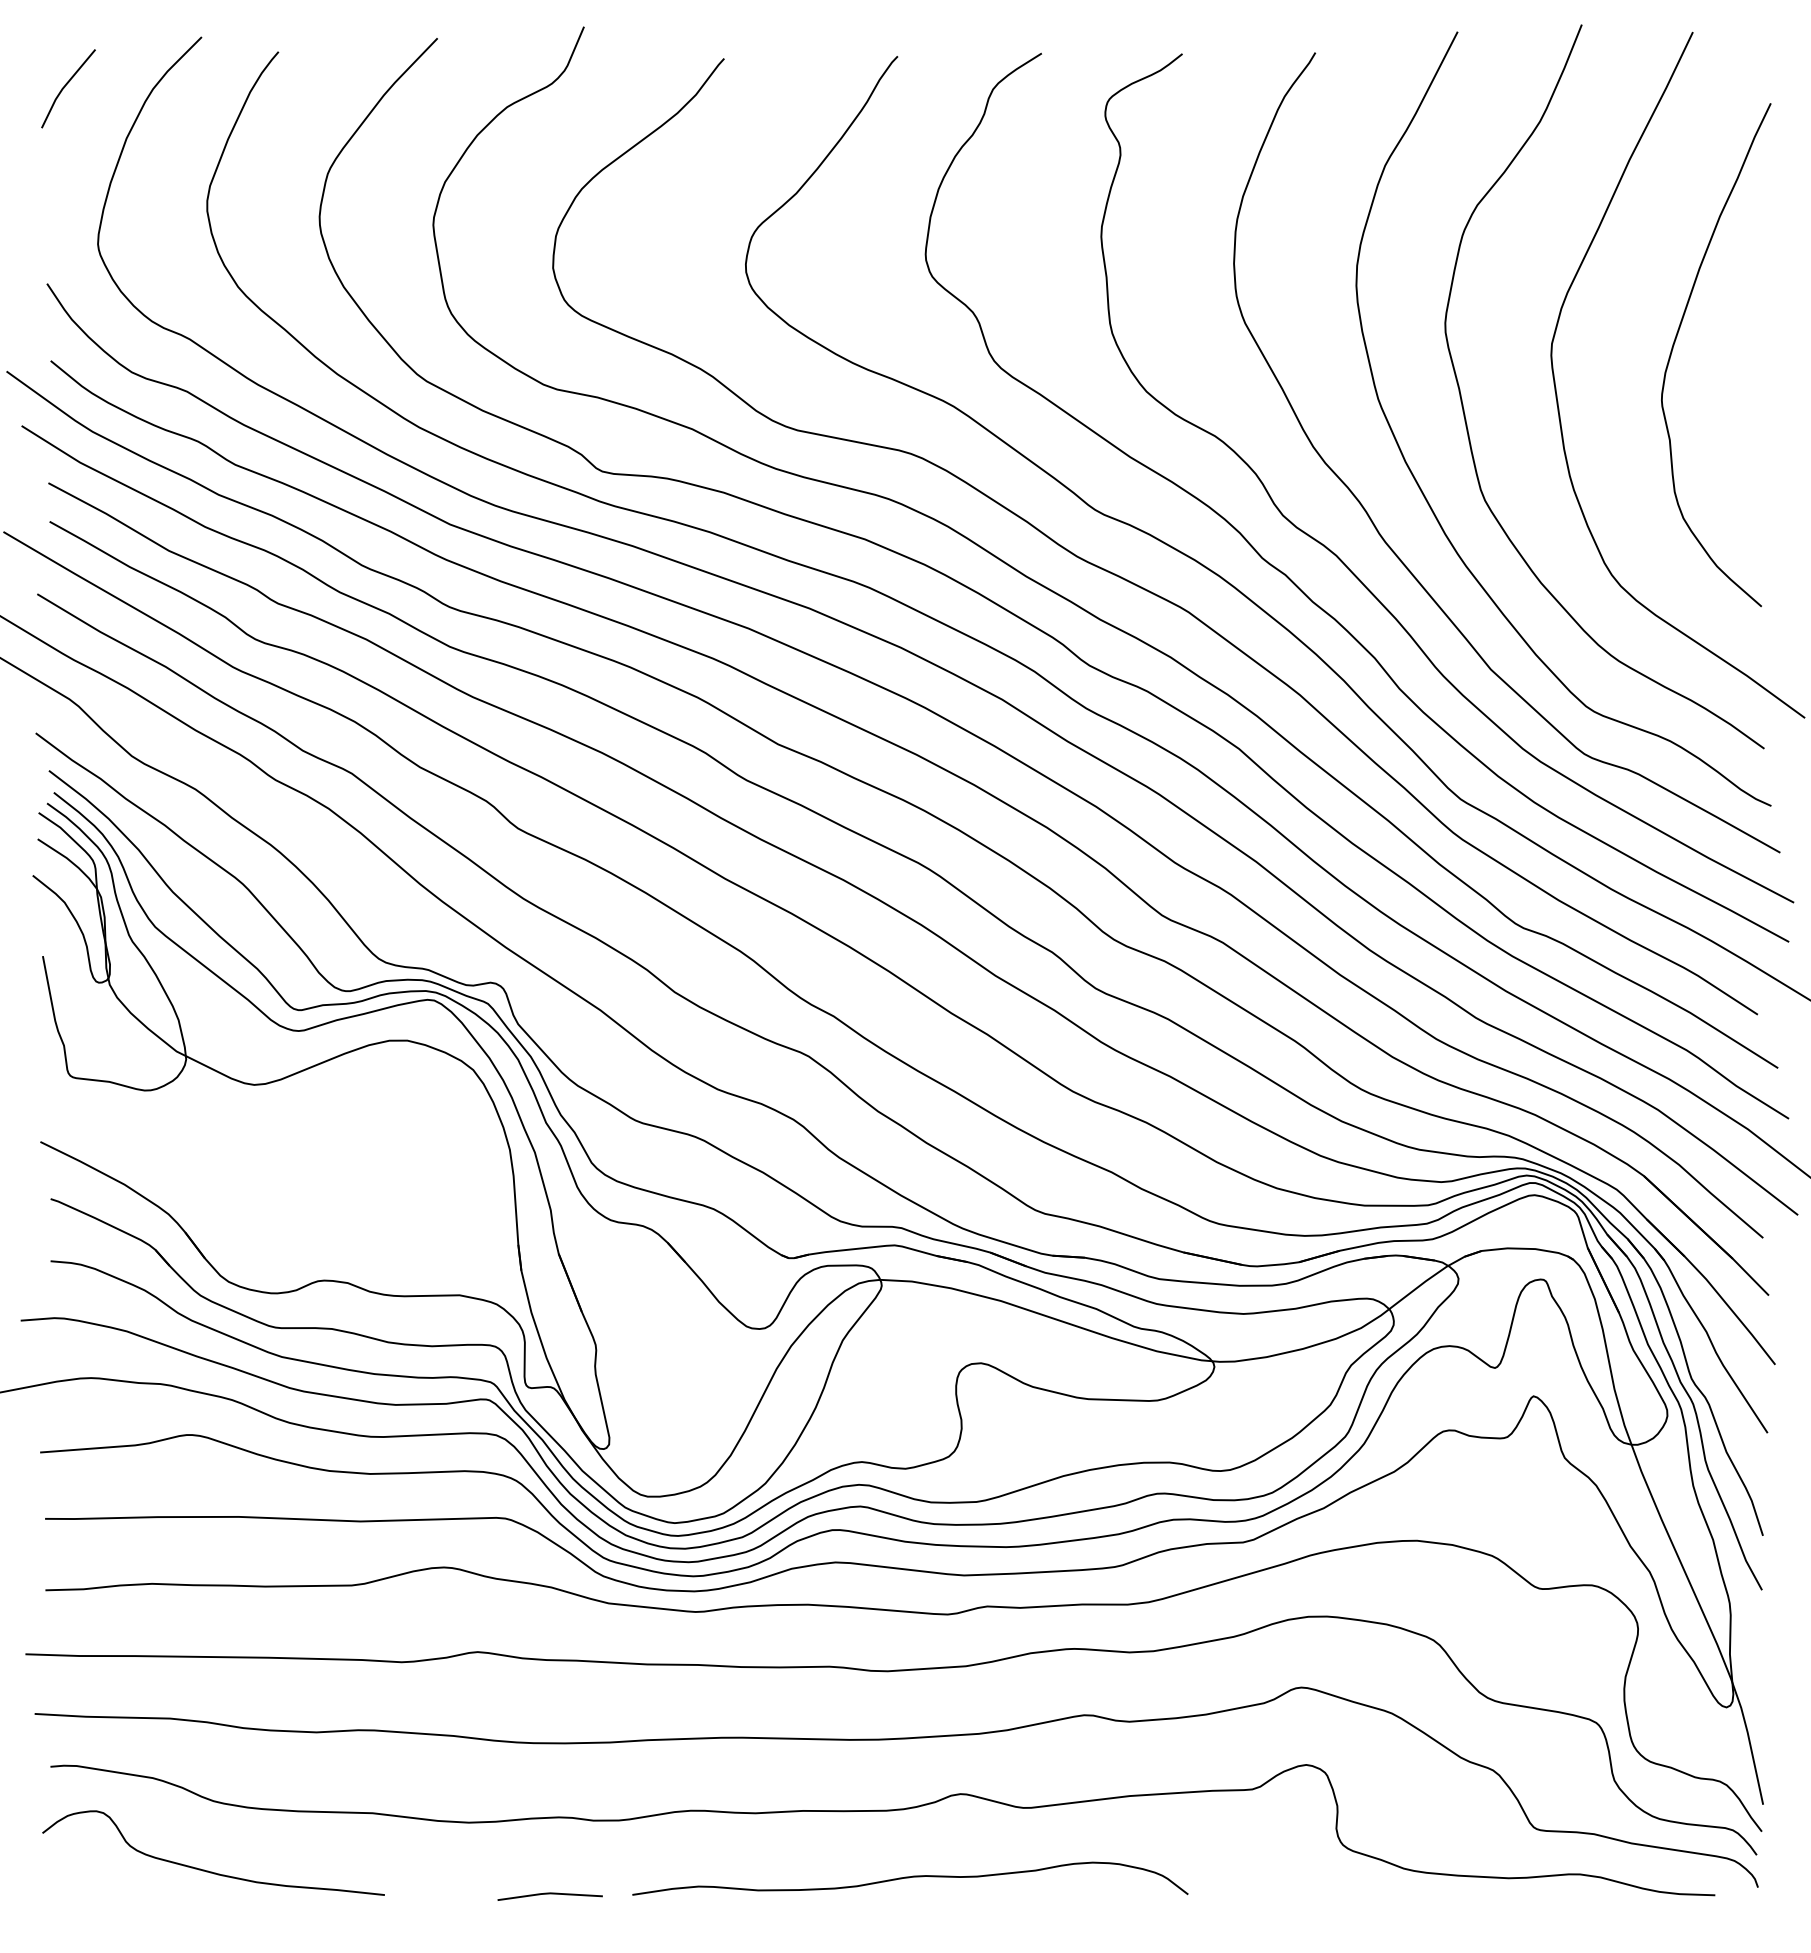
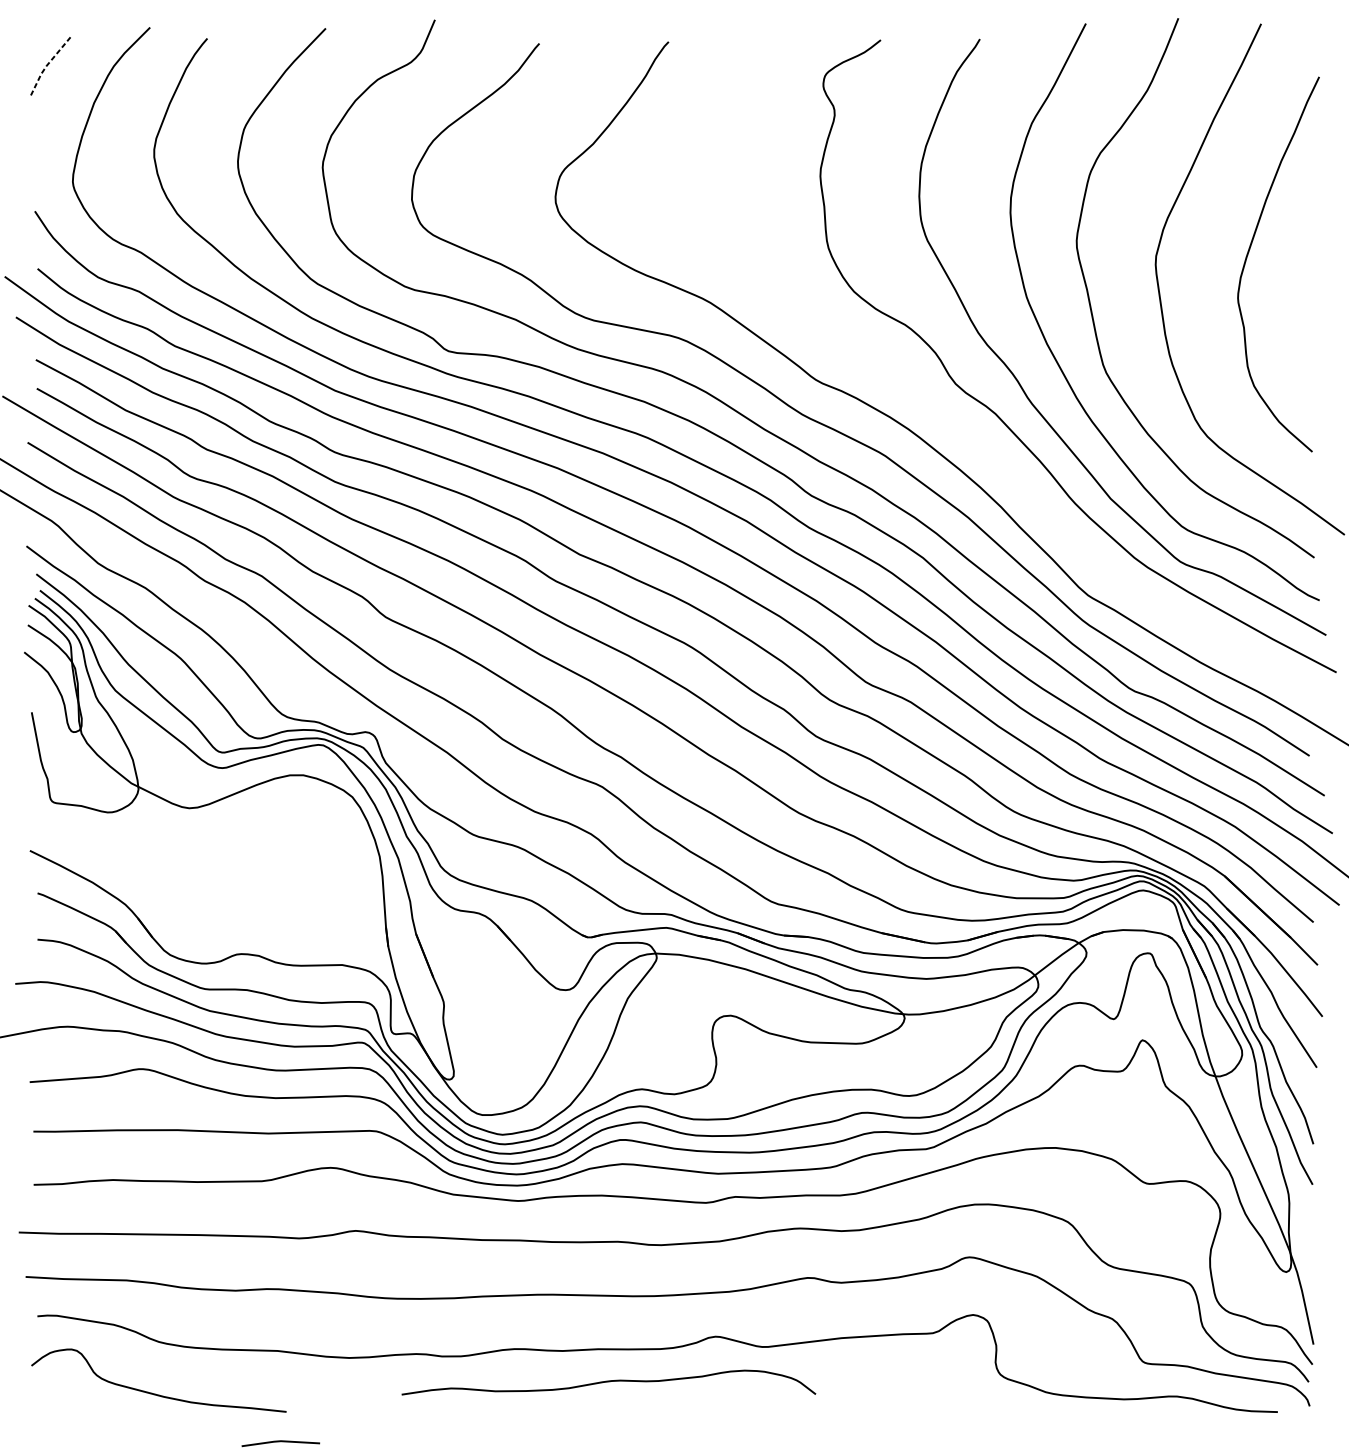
line: (64, 86) -> (47, 64), solid -> dashed
curve: (1285, 573) -> (957, 427), removed
curve: (910, 1877) -> (608, 1381), moved
line: (549, 1894) -> (280, 1442), moved

